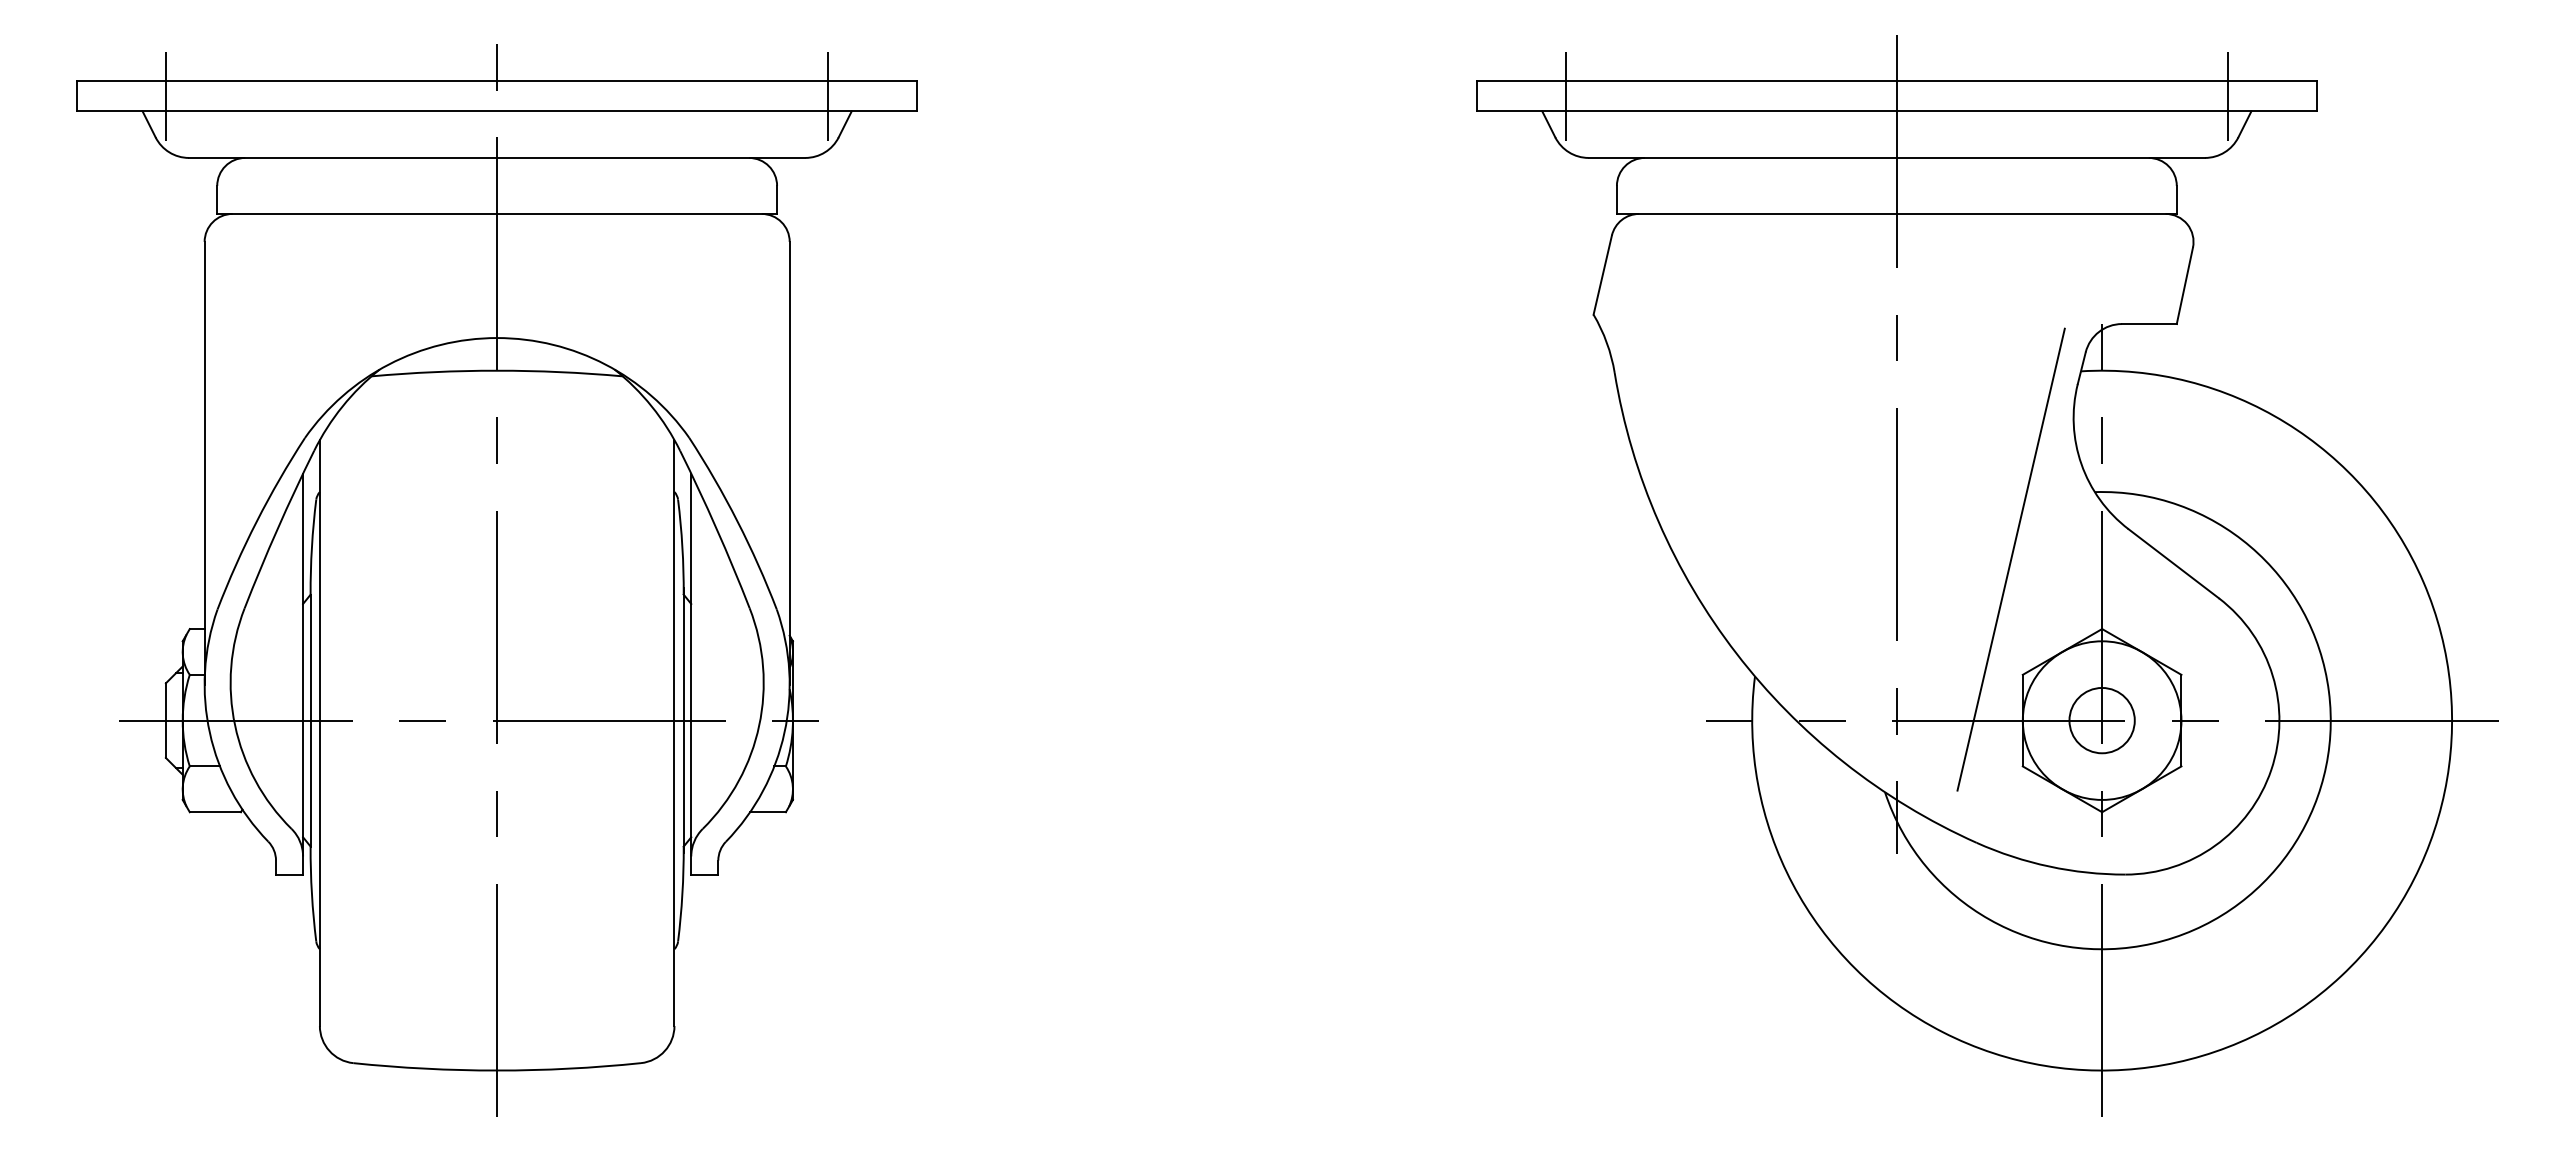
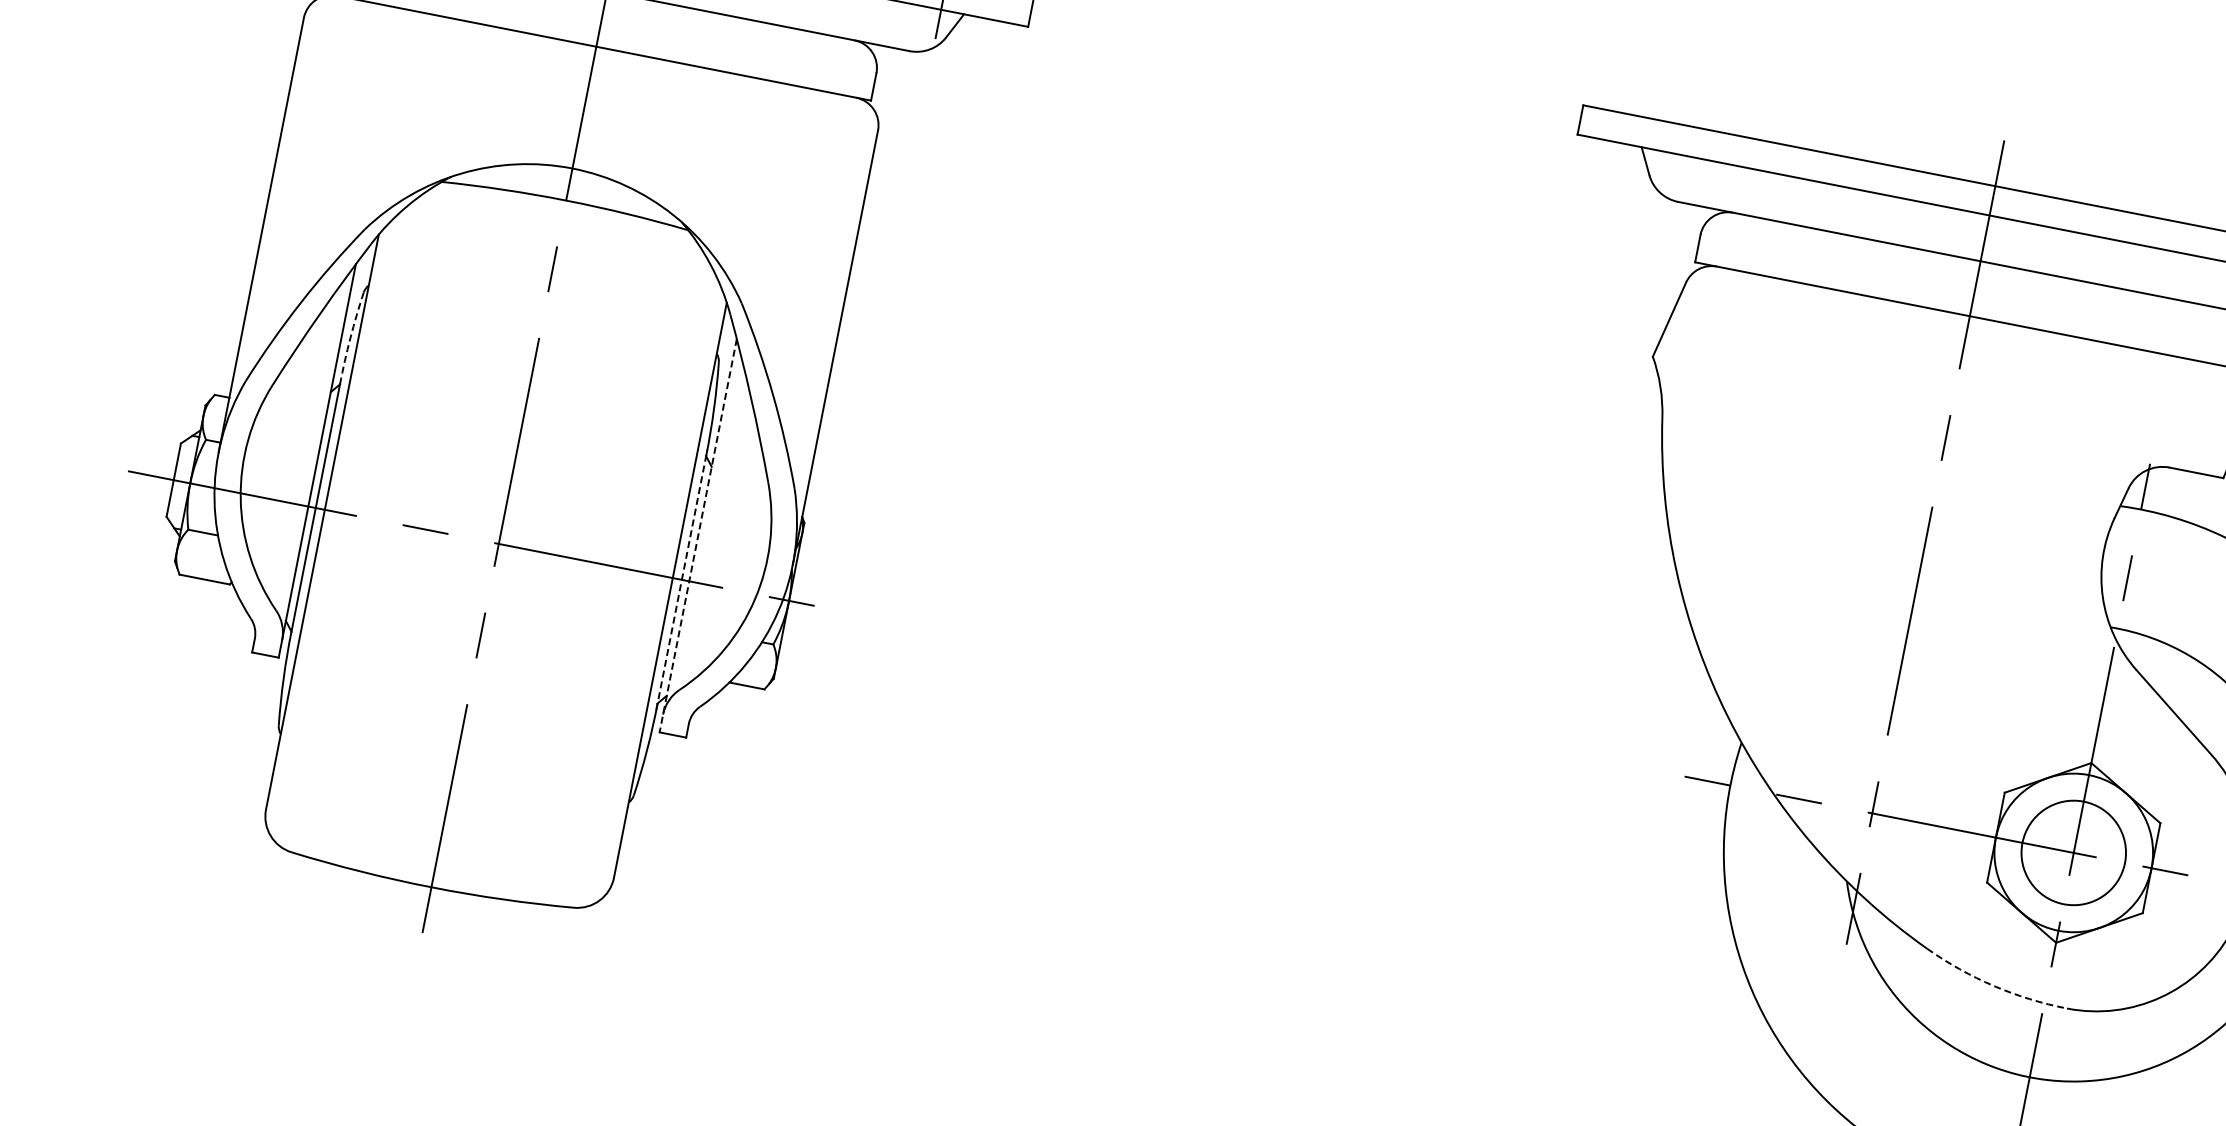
line: (1565, 96) -> (1667, 137), removed
arc: (311, 547) -> (349, 338), solid -> dashed
line: (2010, 559) -> (2014, 677), removed
line: (691, 674) -> (698, 536), solid -> dashed
line: (683, 720) -> (681, 579), solid -> dashed
circle: (2101, 720) -> (2073, 852), size x1.6
arc: (2049, 866) -> (1994, 985), solid -> dashed

